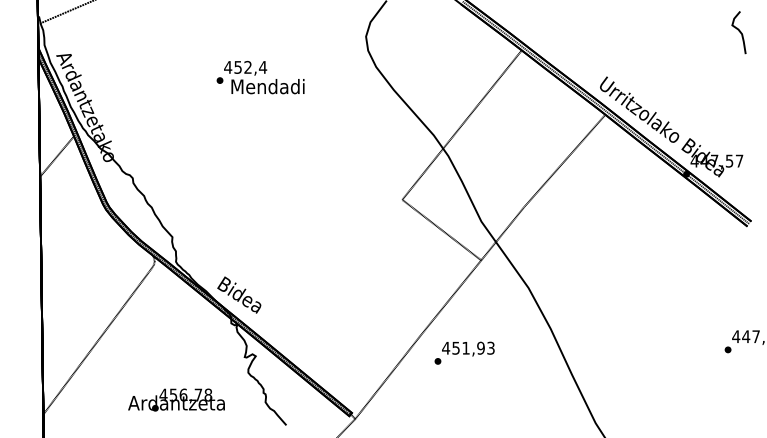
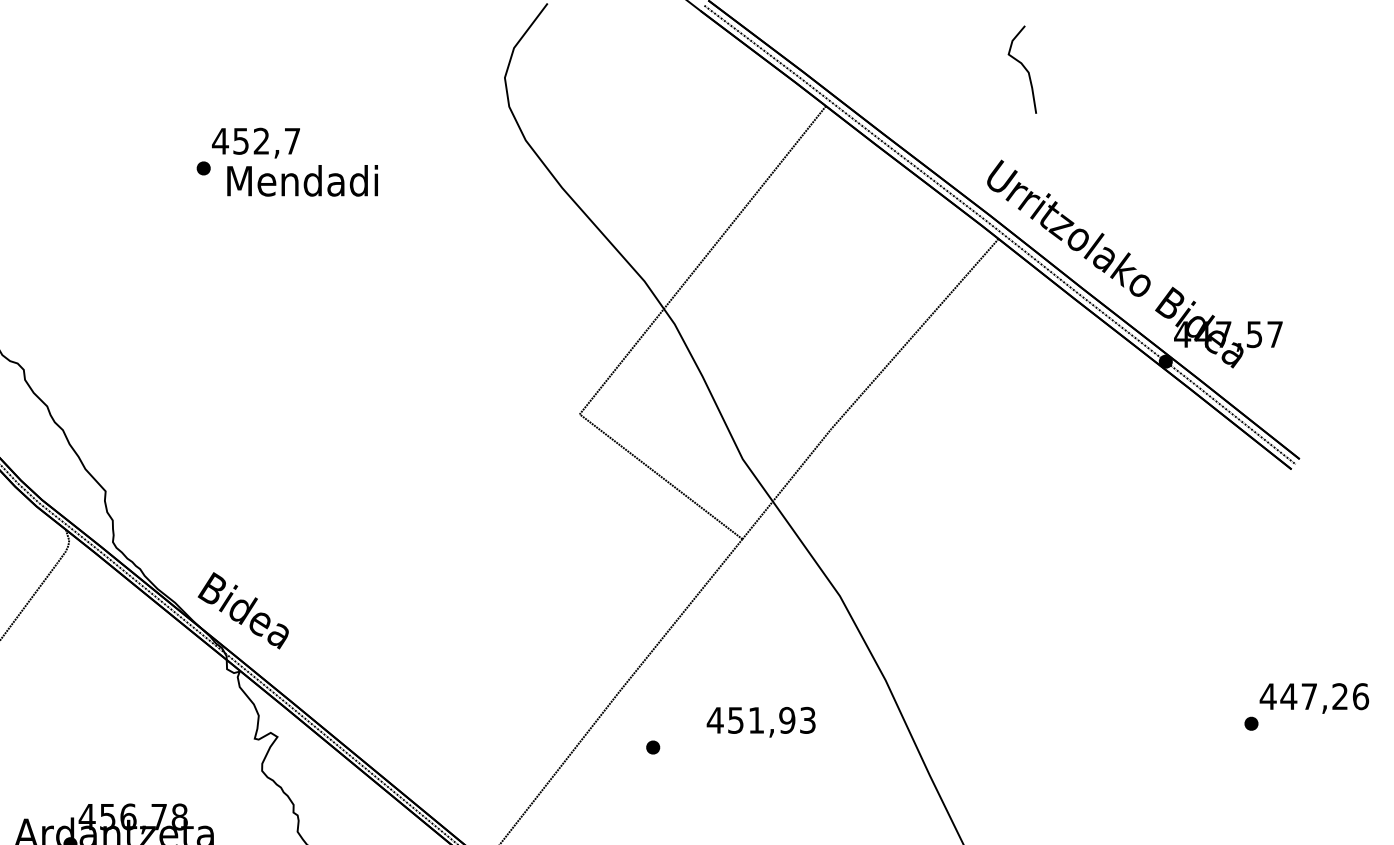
curve: (738, 31) -> (1021, 67), moved
text: (263, 67) -> (293, 141), 452,4 -> 452,7
text: (468, 348) -> (761, 720), moved

